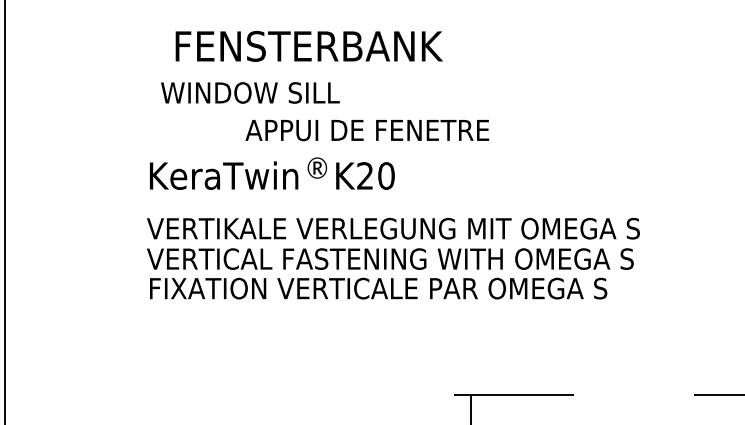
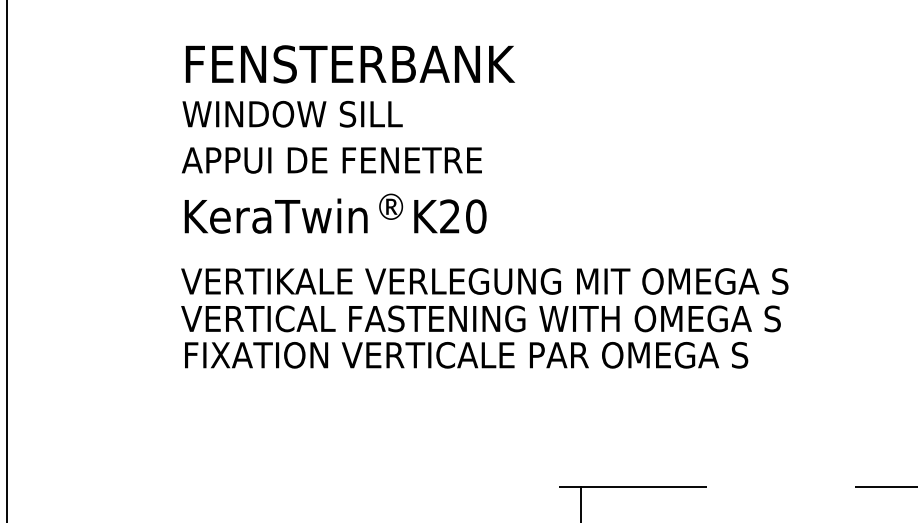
text: (308, 46) -> (349, 64), moved
text: (250, 92) -> (292, 113), moved
text: (367, 130) -> (332, 160), moved

